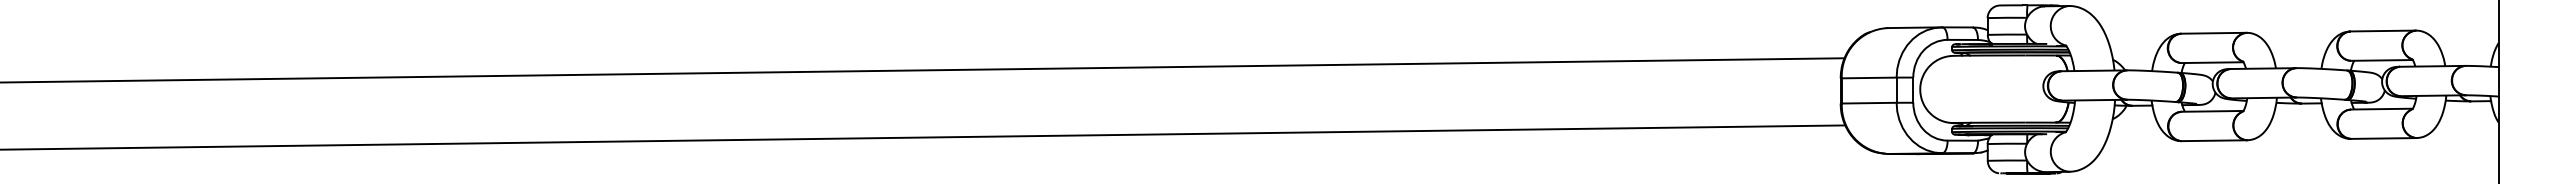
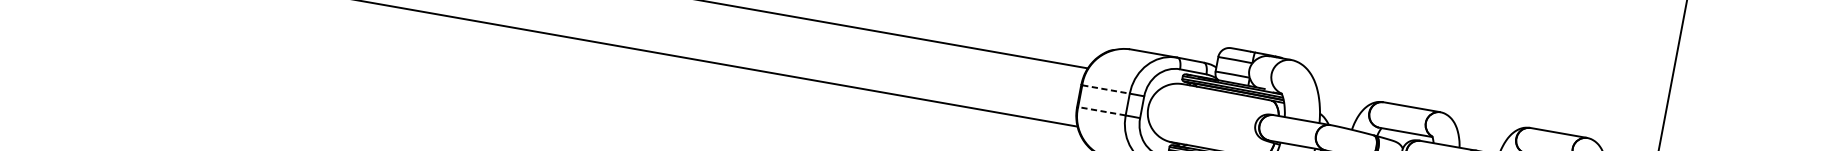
line: (1869, 77) -> (1106, 89), solid -> dashed
line: (1868, 103) -> (1101, 111), solid -> dashed

